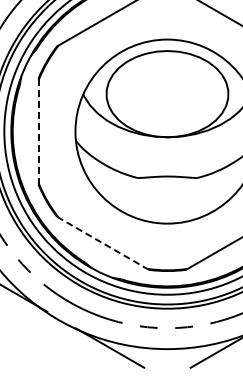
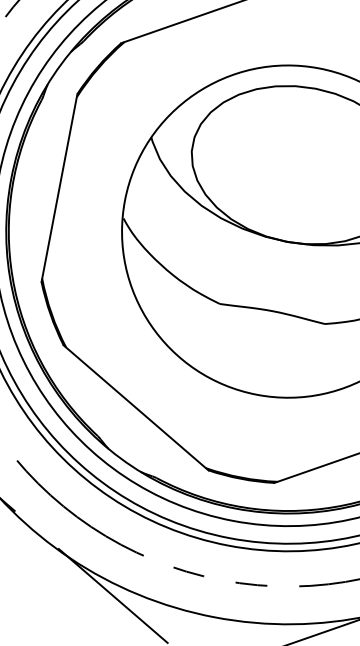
line: (38, 131) -> (59, 187), dashed -> solid
line: (103, 243) -> (136, 408), dashed -> solid

